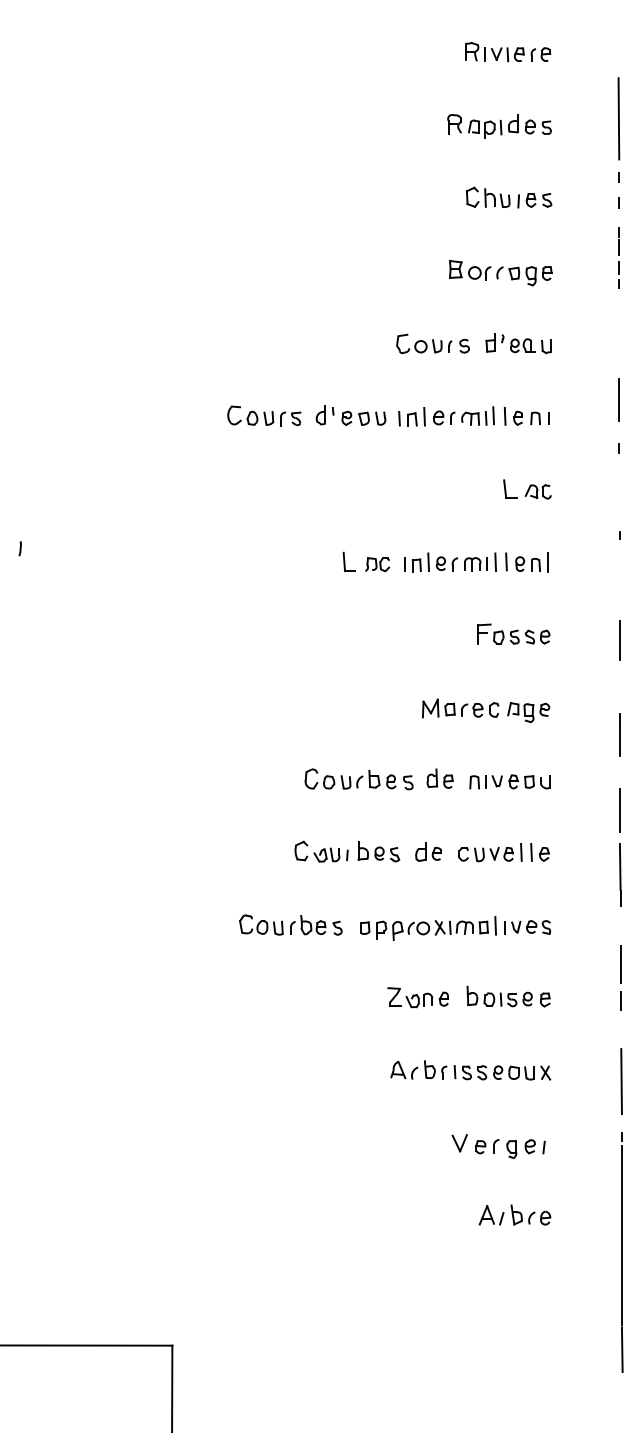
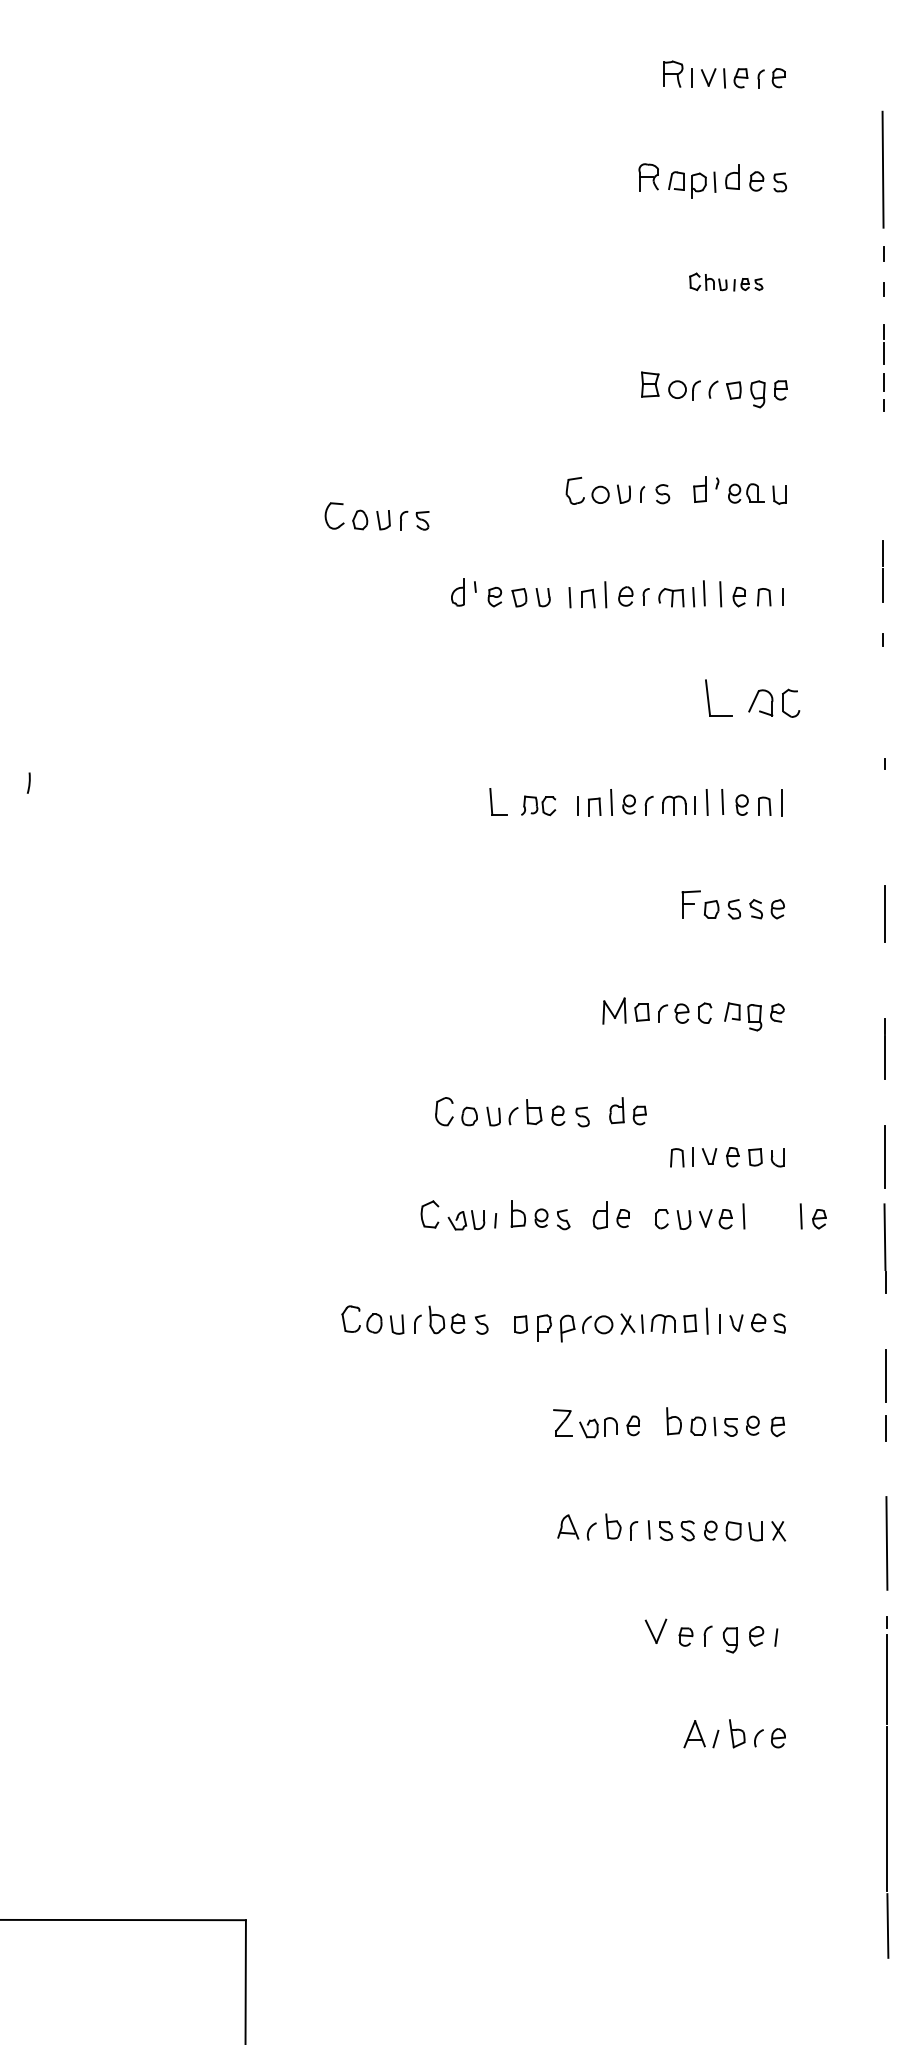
part: (508, 197) -> (725, 281), size x0.6
part: (264, 415) -> (377, 515), moved
part: (527, 489) -> (752, 698), size x1.4
part: (509, 781) -> (726, 1156), moved
part: (539, 852) -> (812, 1216), moved

